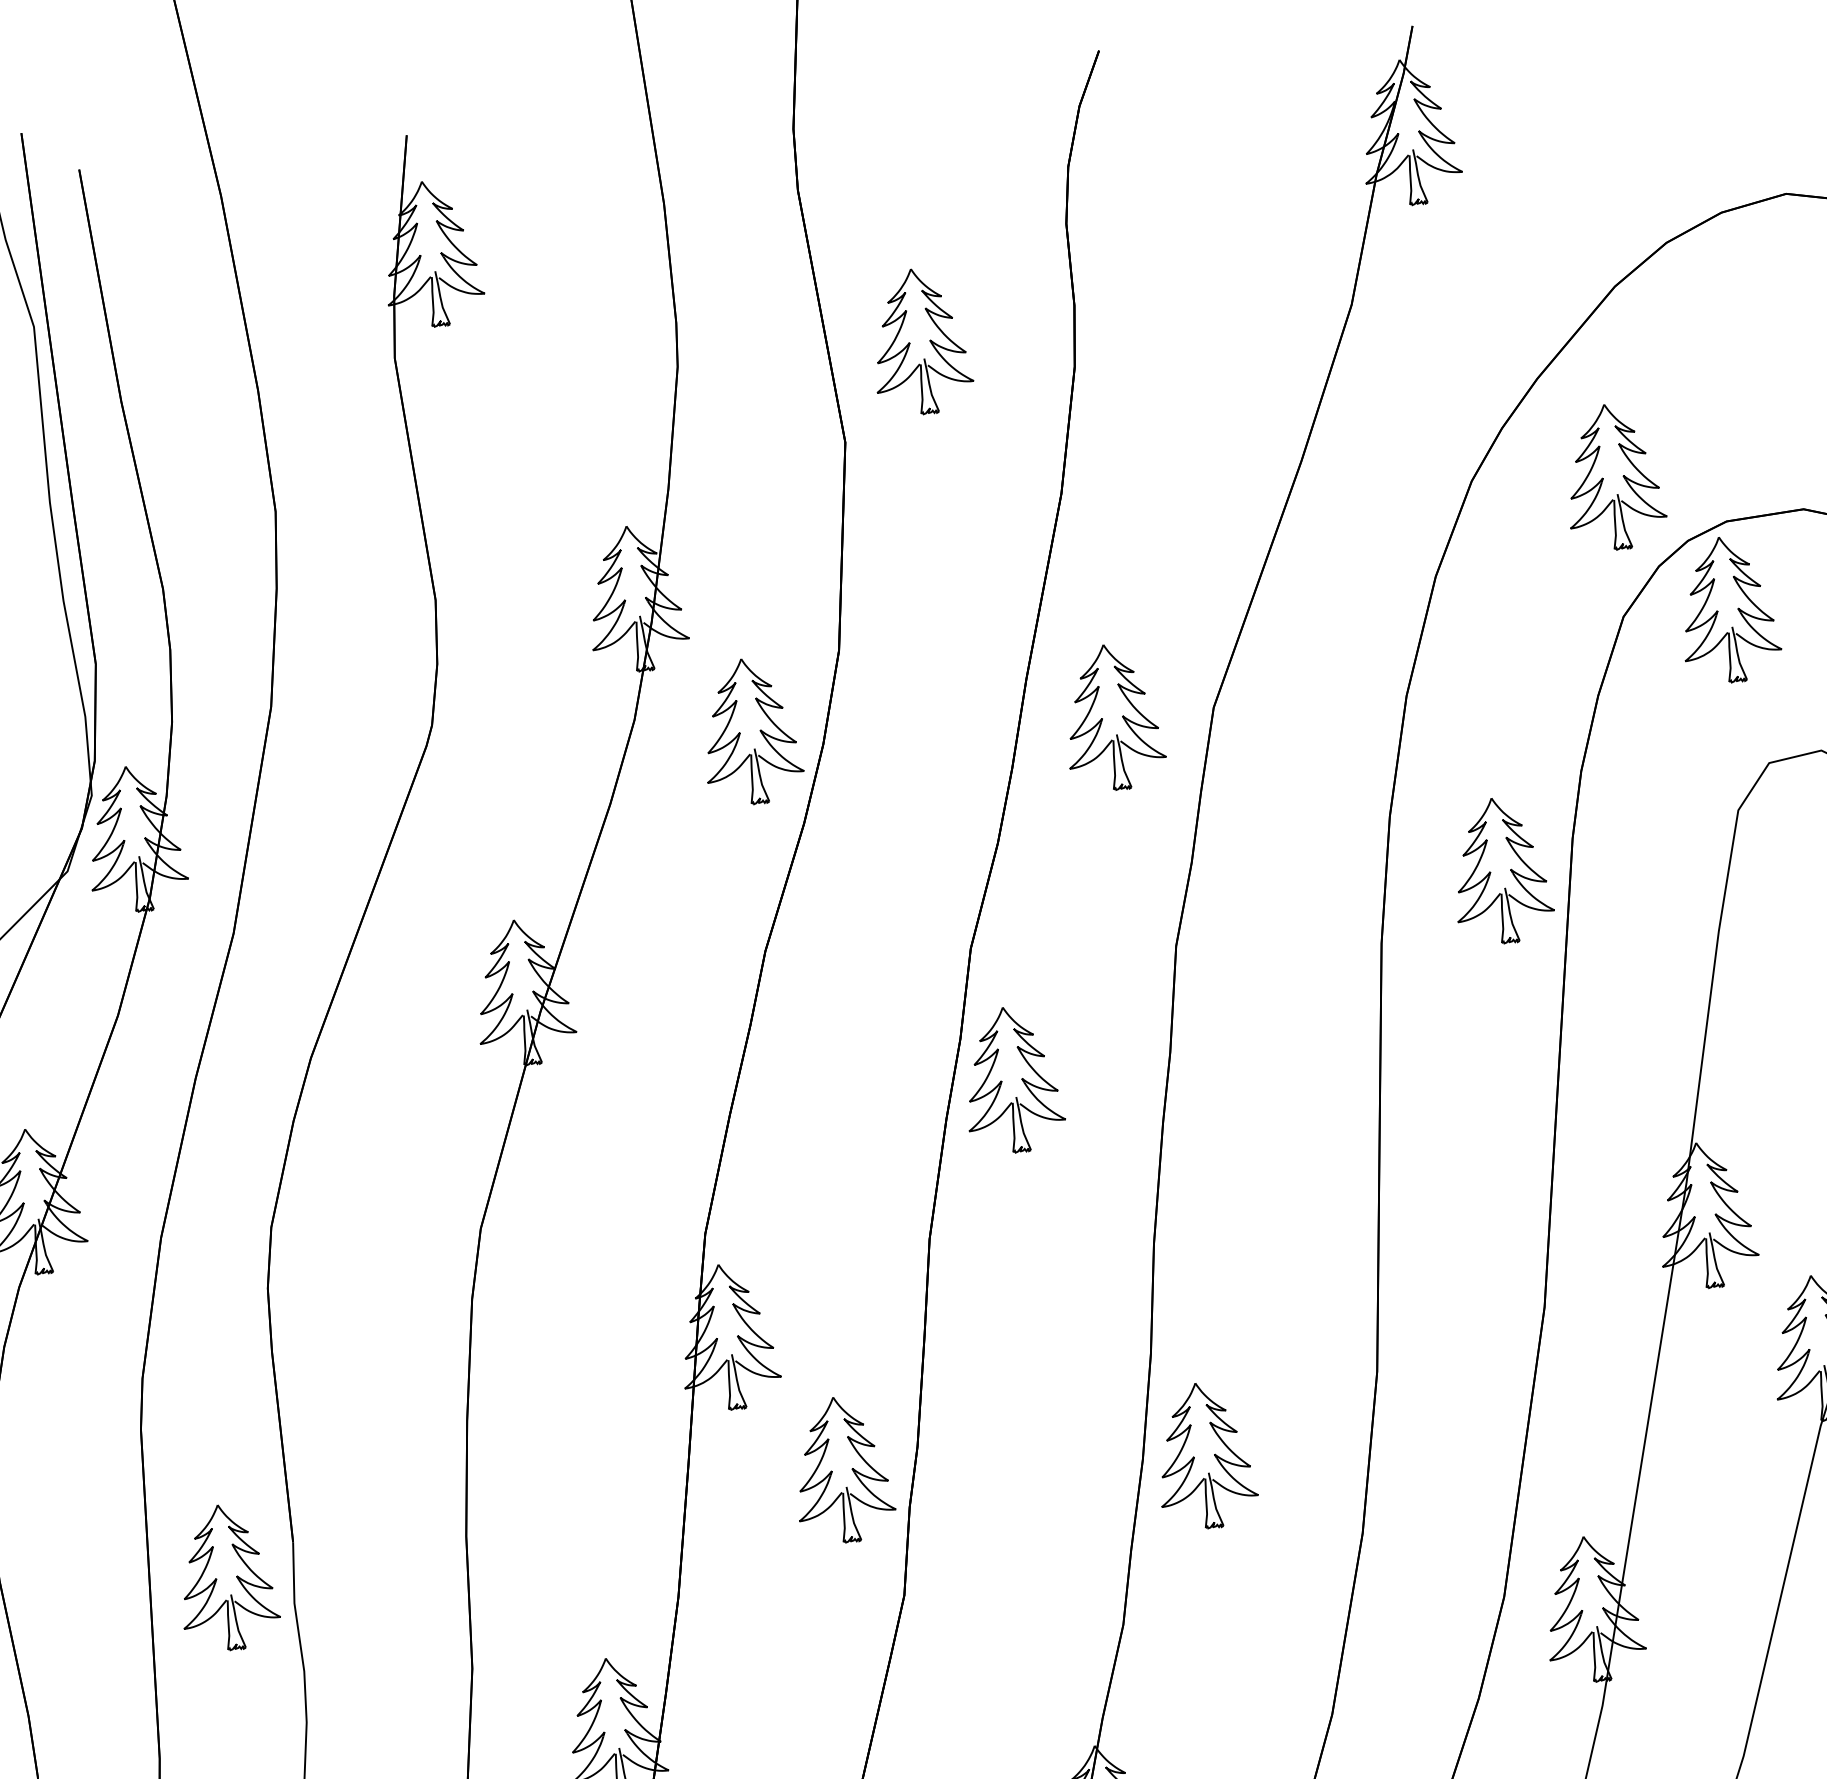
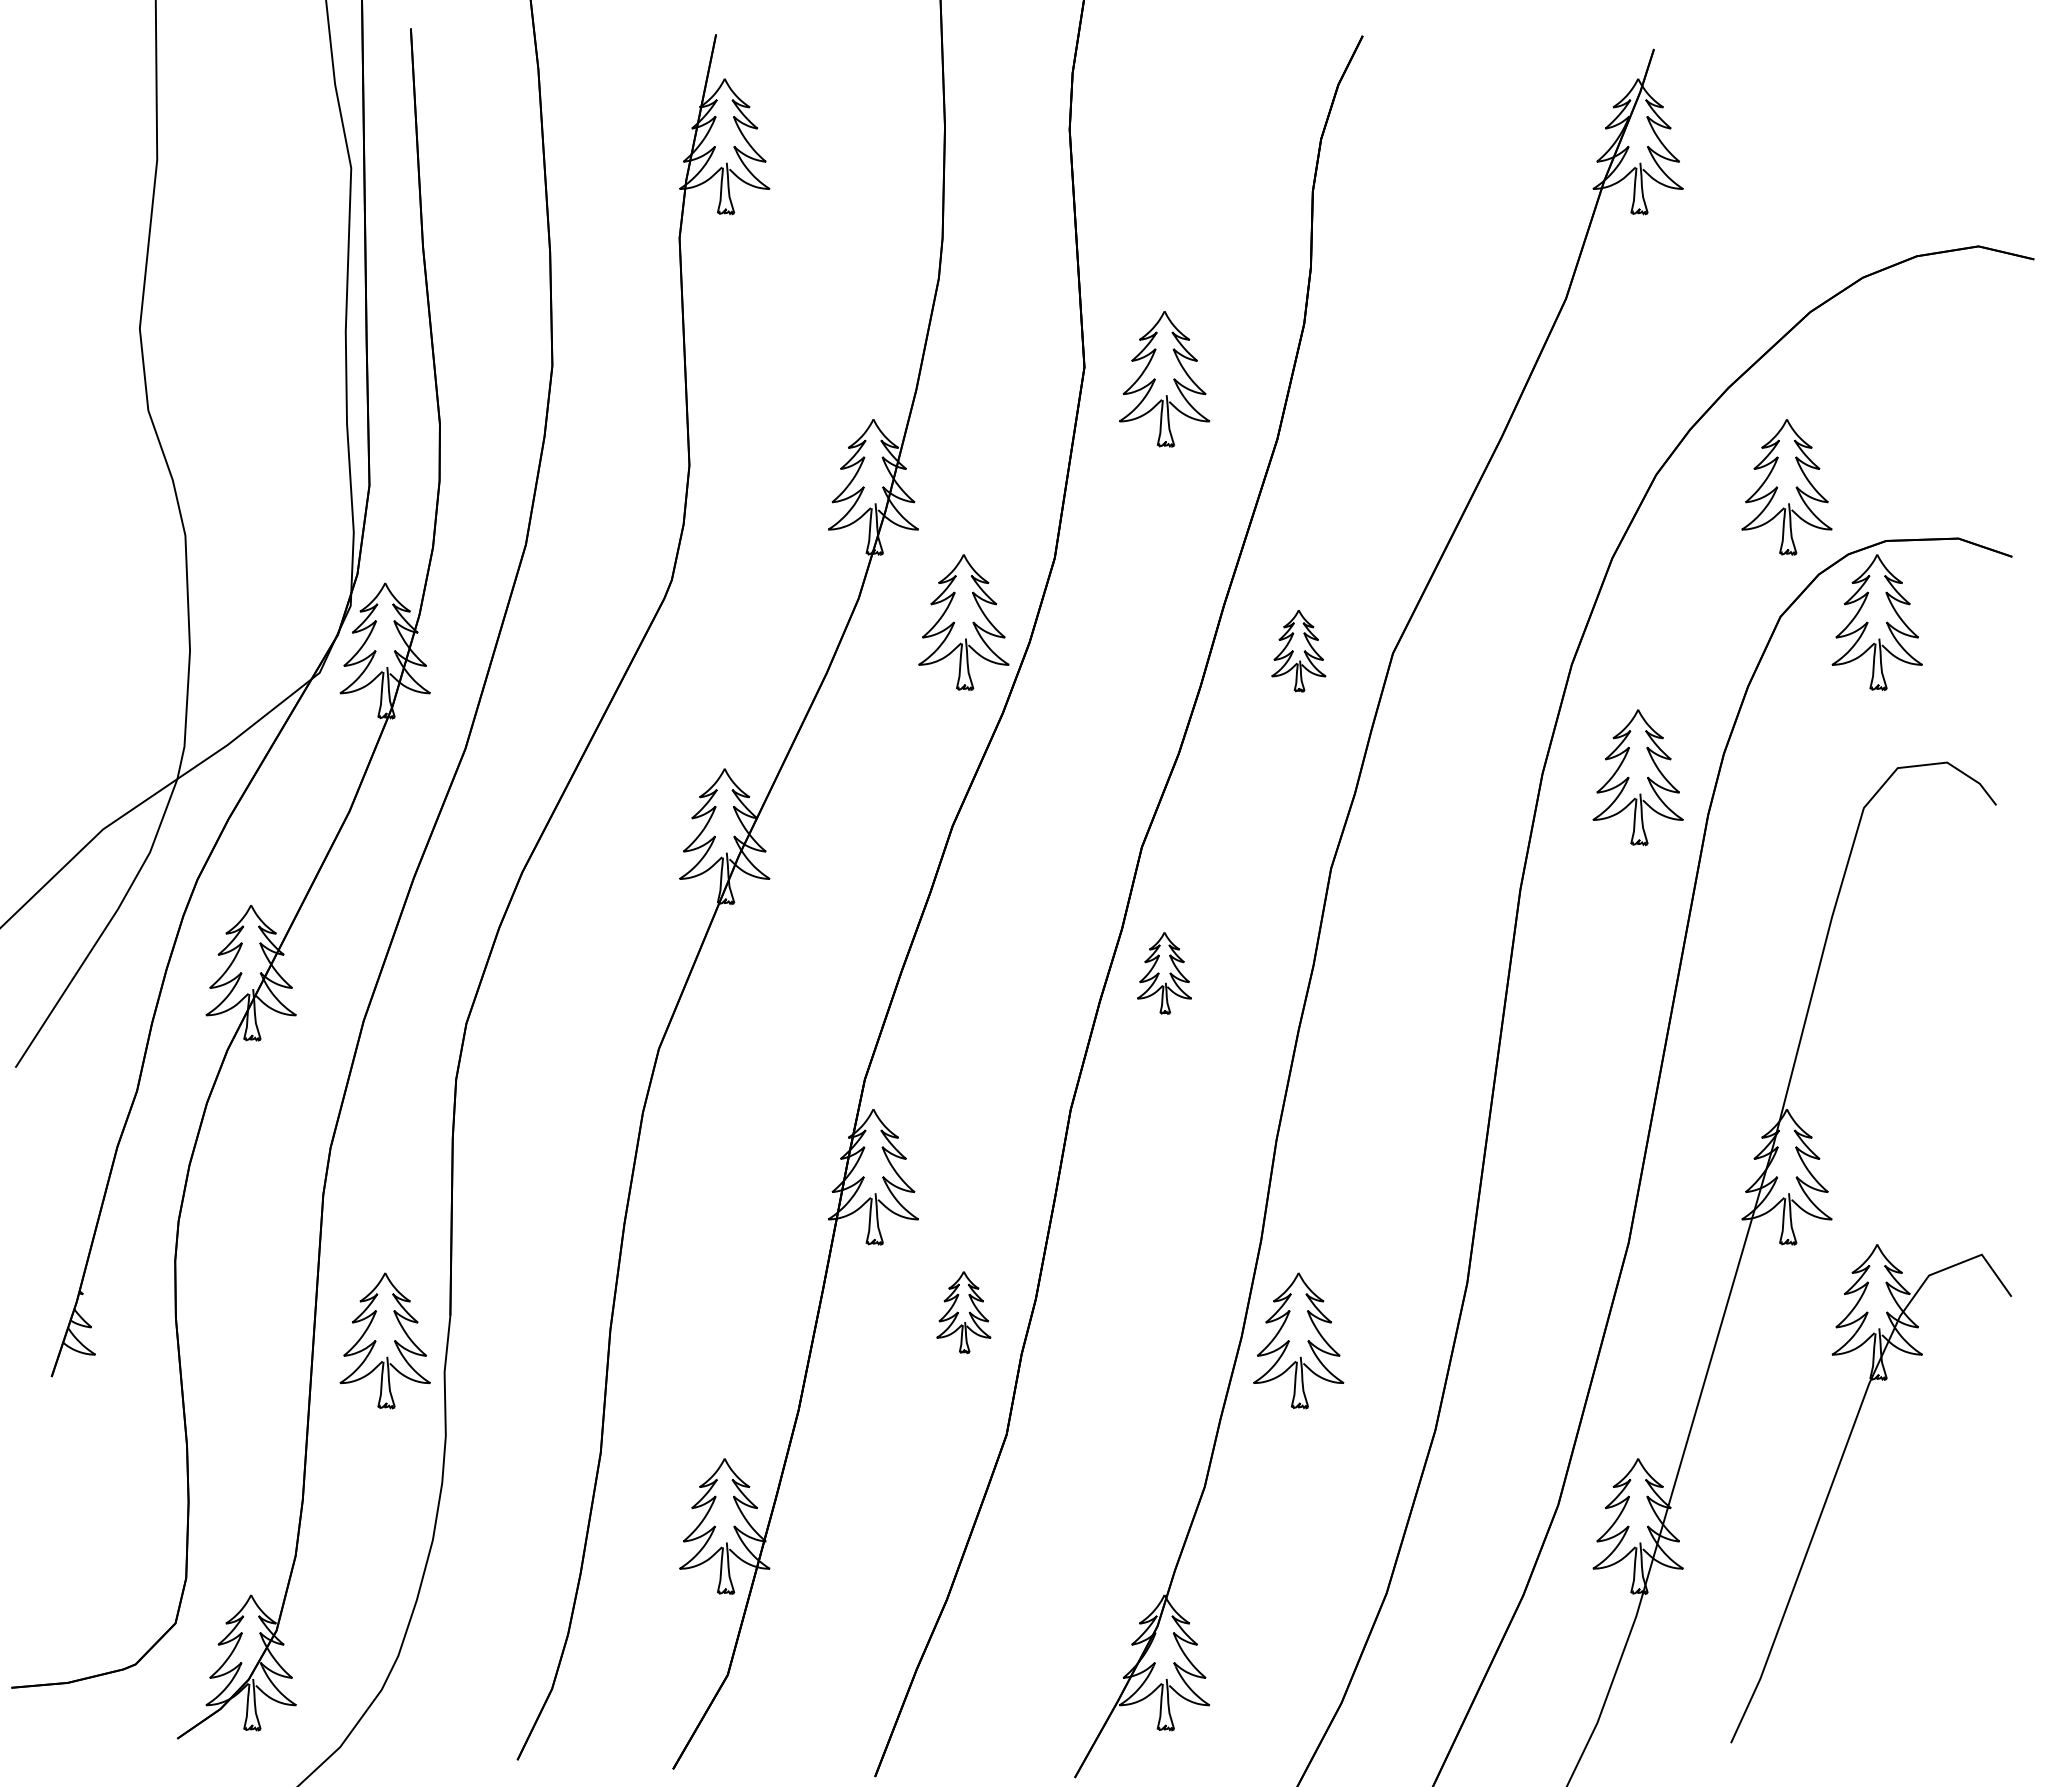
part: (919, 342) -> (1164, 379), moved
part: (1112, 717) -> (1298, 650), size x0.6
part: (1499, 870) -> (1637, 777), moved
part: (1011, 1080) -> (1164, 973), size x0.6
part: (841, 1470) -> (963, 1312), size x0.6

